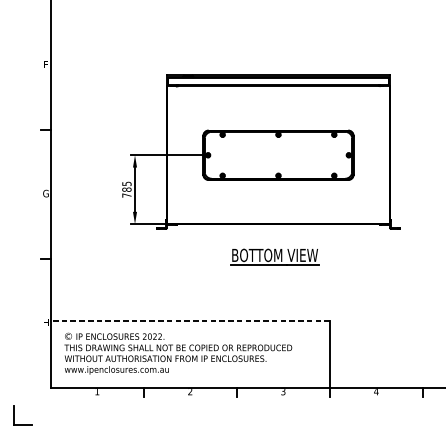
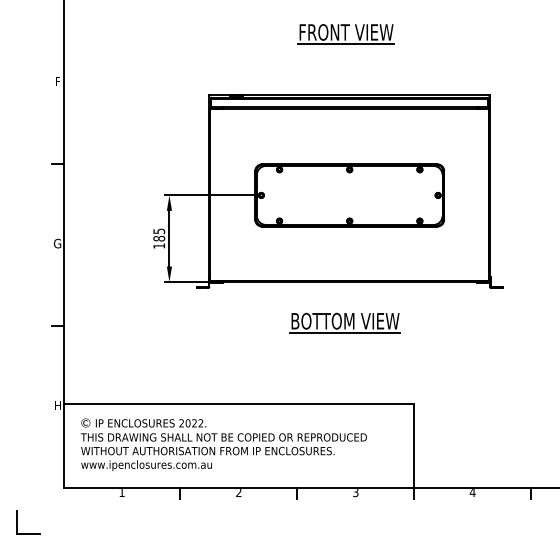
part: (275, 27) -> (345, 34), added
text: (127, 195) -> (159, 245), 785 -> 185
line: (189, 320) -> (238, 403), dashed -> solid

